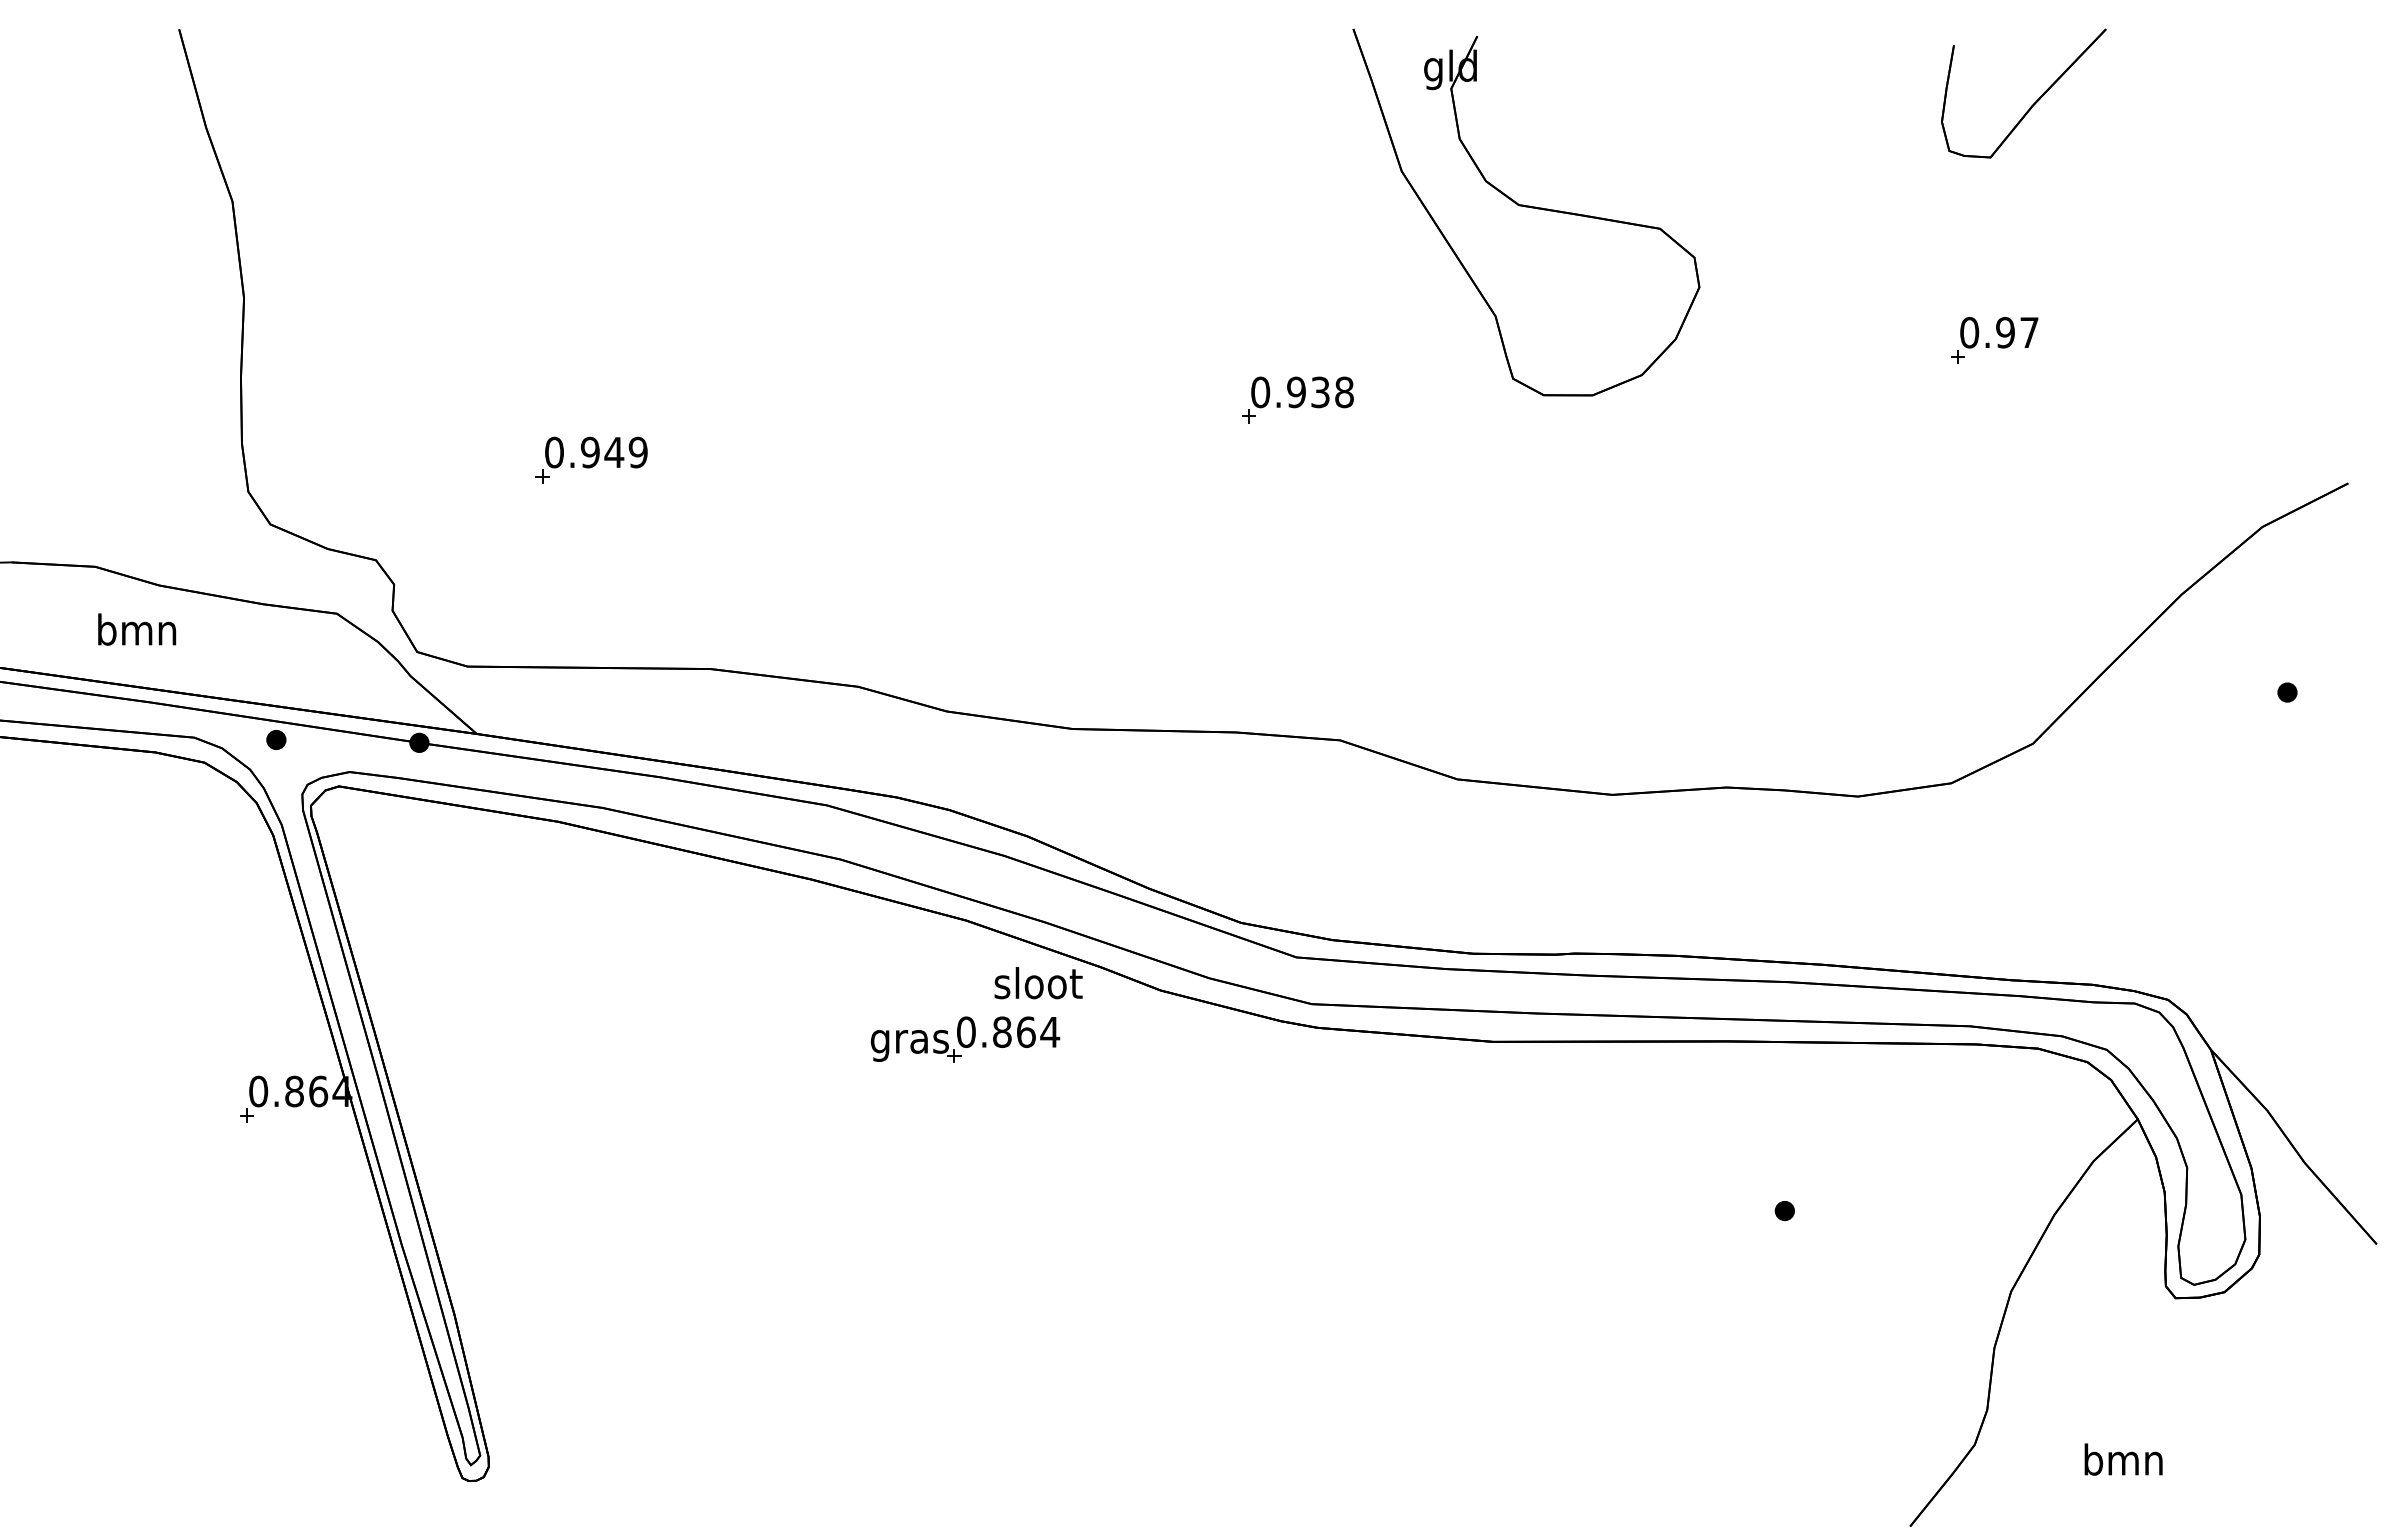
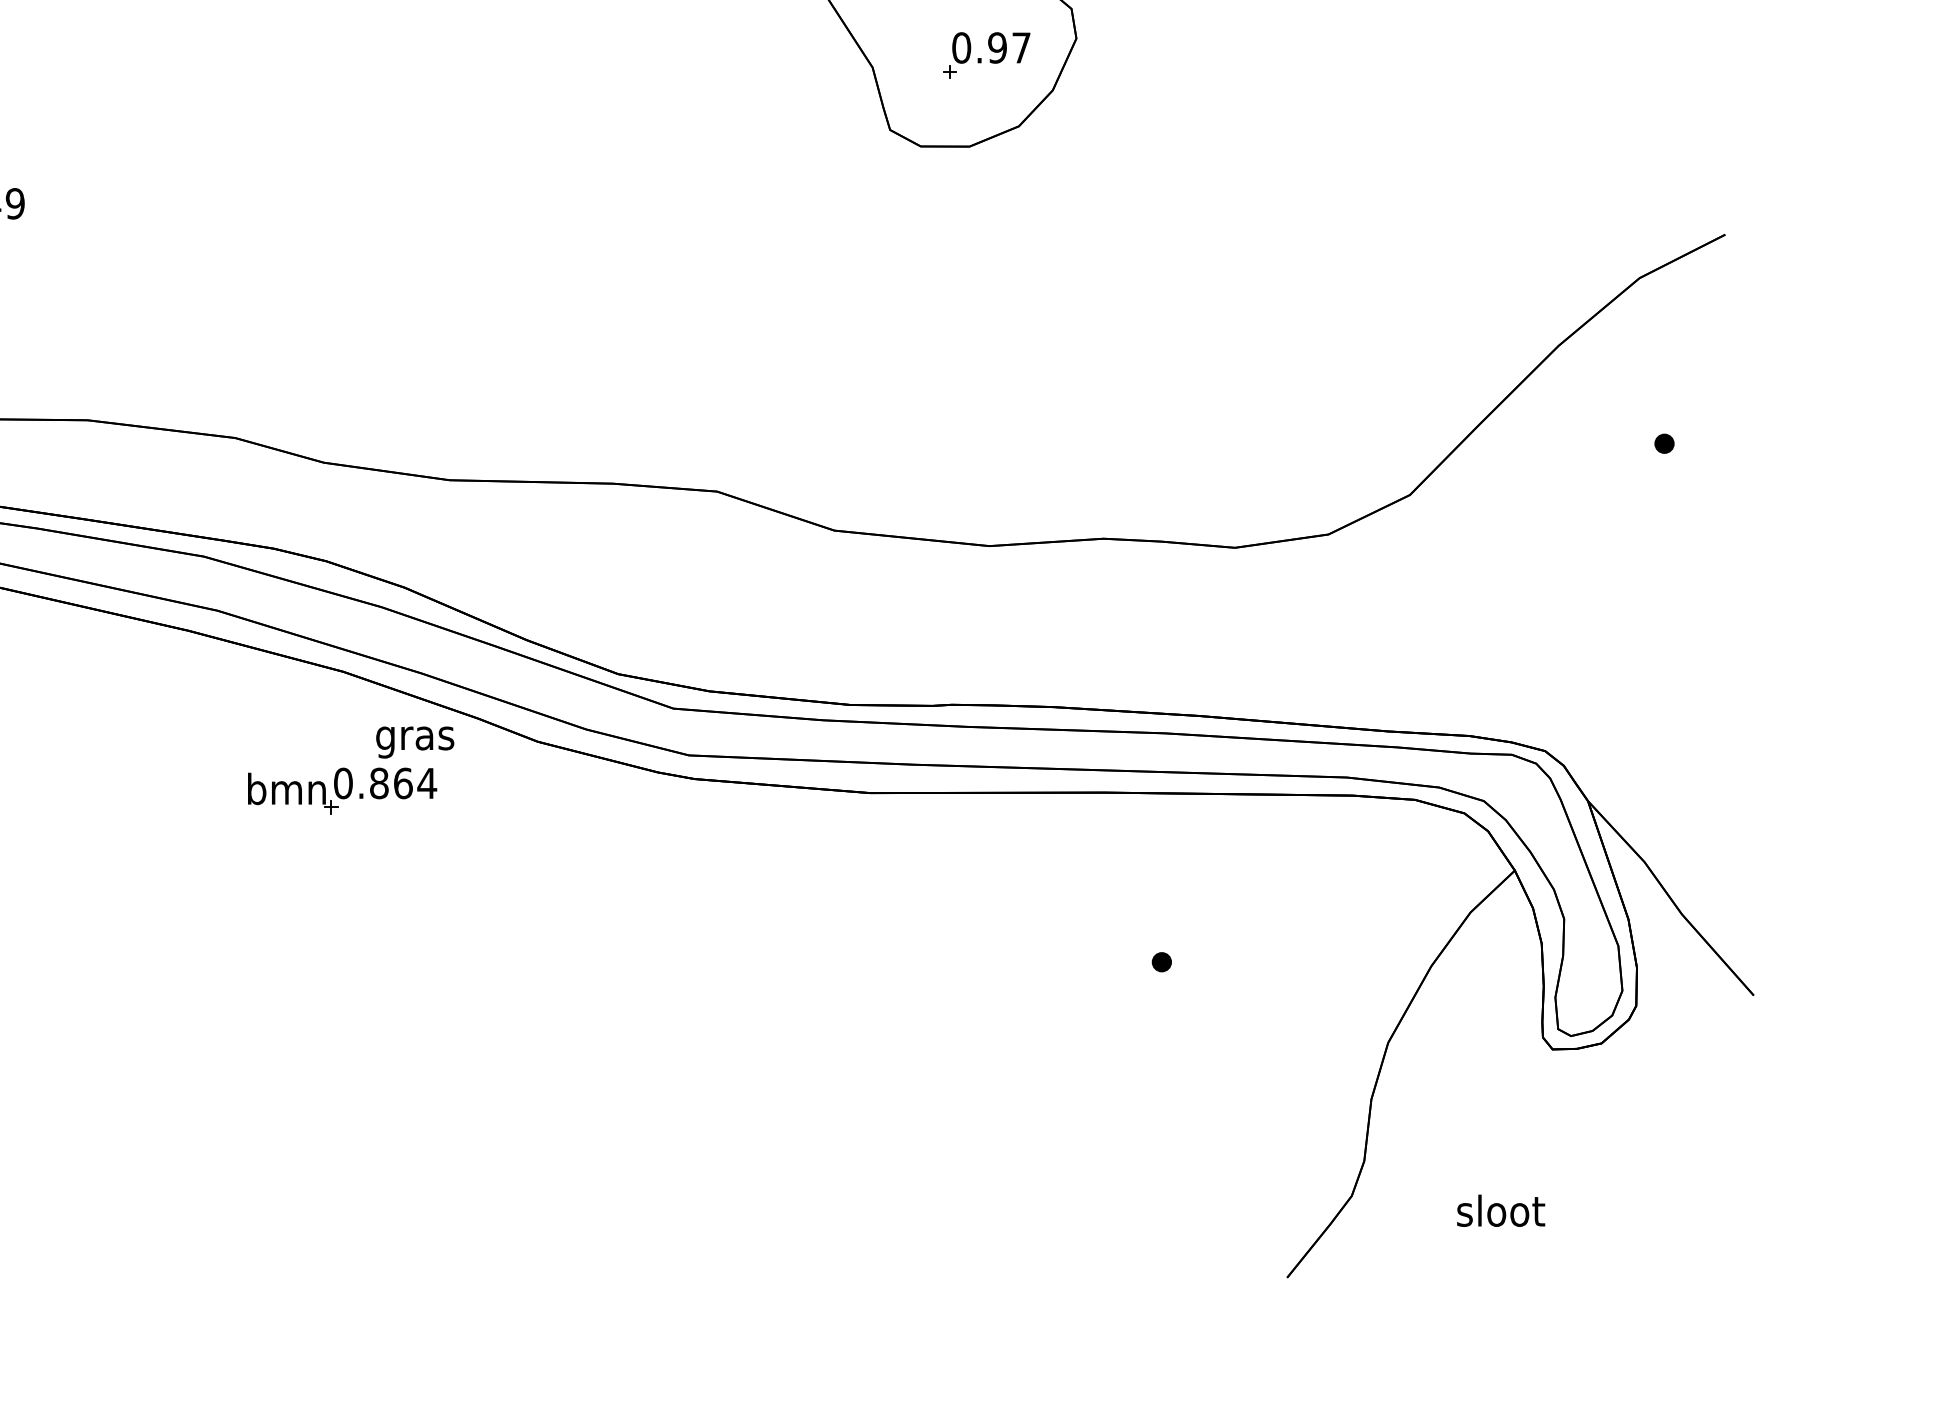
part: (1994, 340) -> (986, 55), moved
part: (1297, 399) -> (674, 150), removed
text: (1038, 987) -> (415, 738), sloot -> gras
text: (909, 1041) -> (286, 792), gras -> bmn
text: (2124, 1459) -> (1501, 1210), bmn -> sloot

